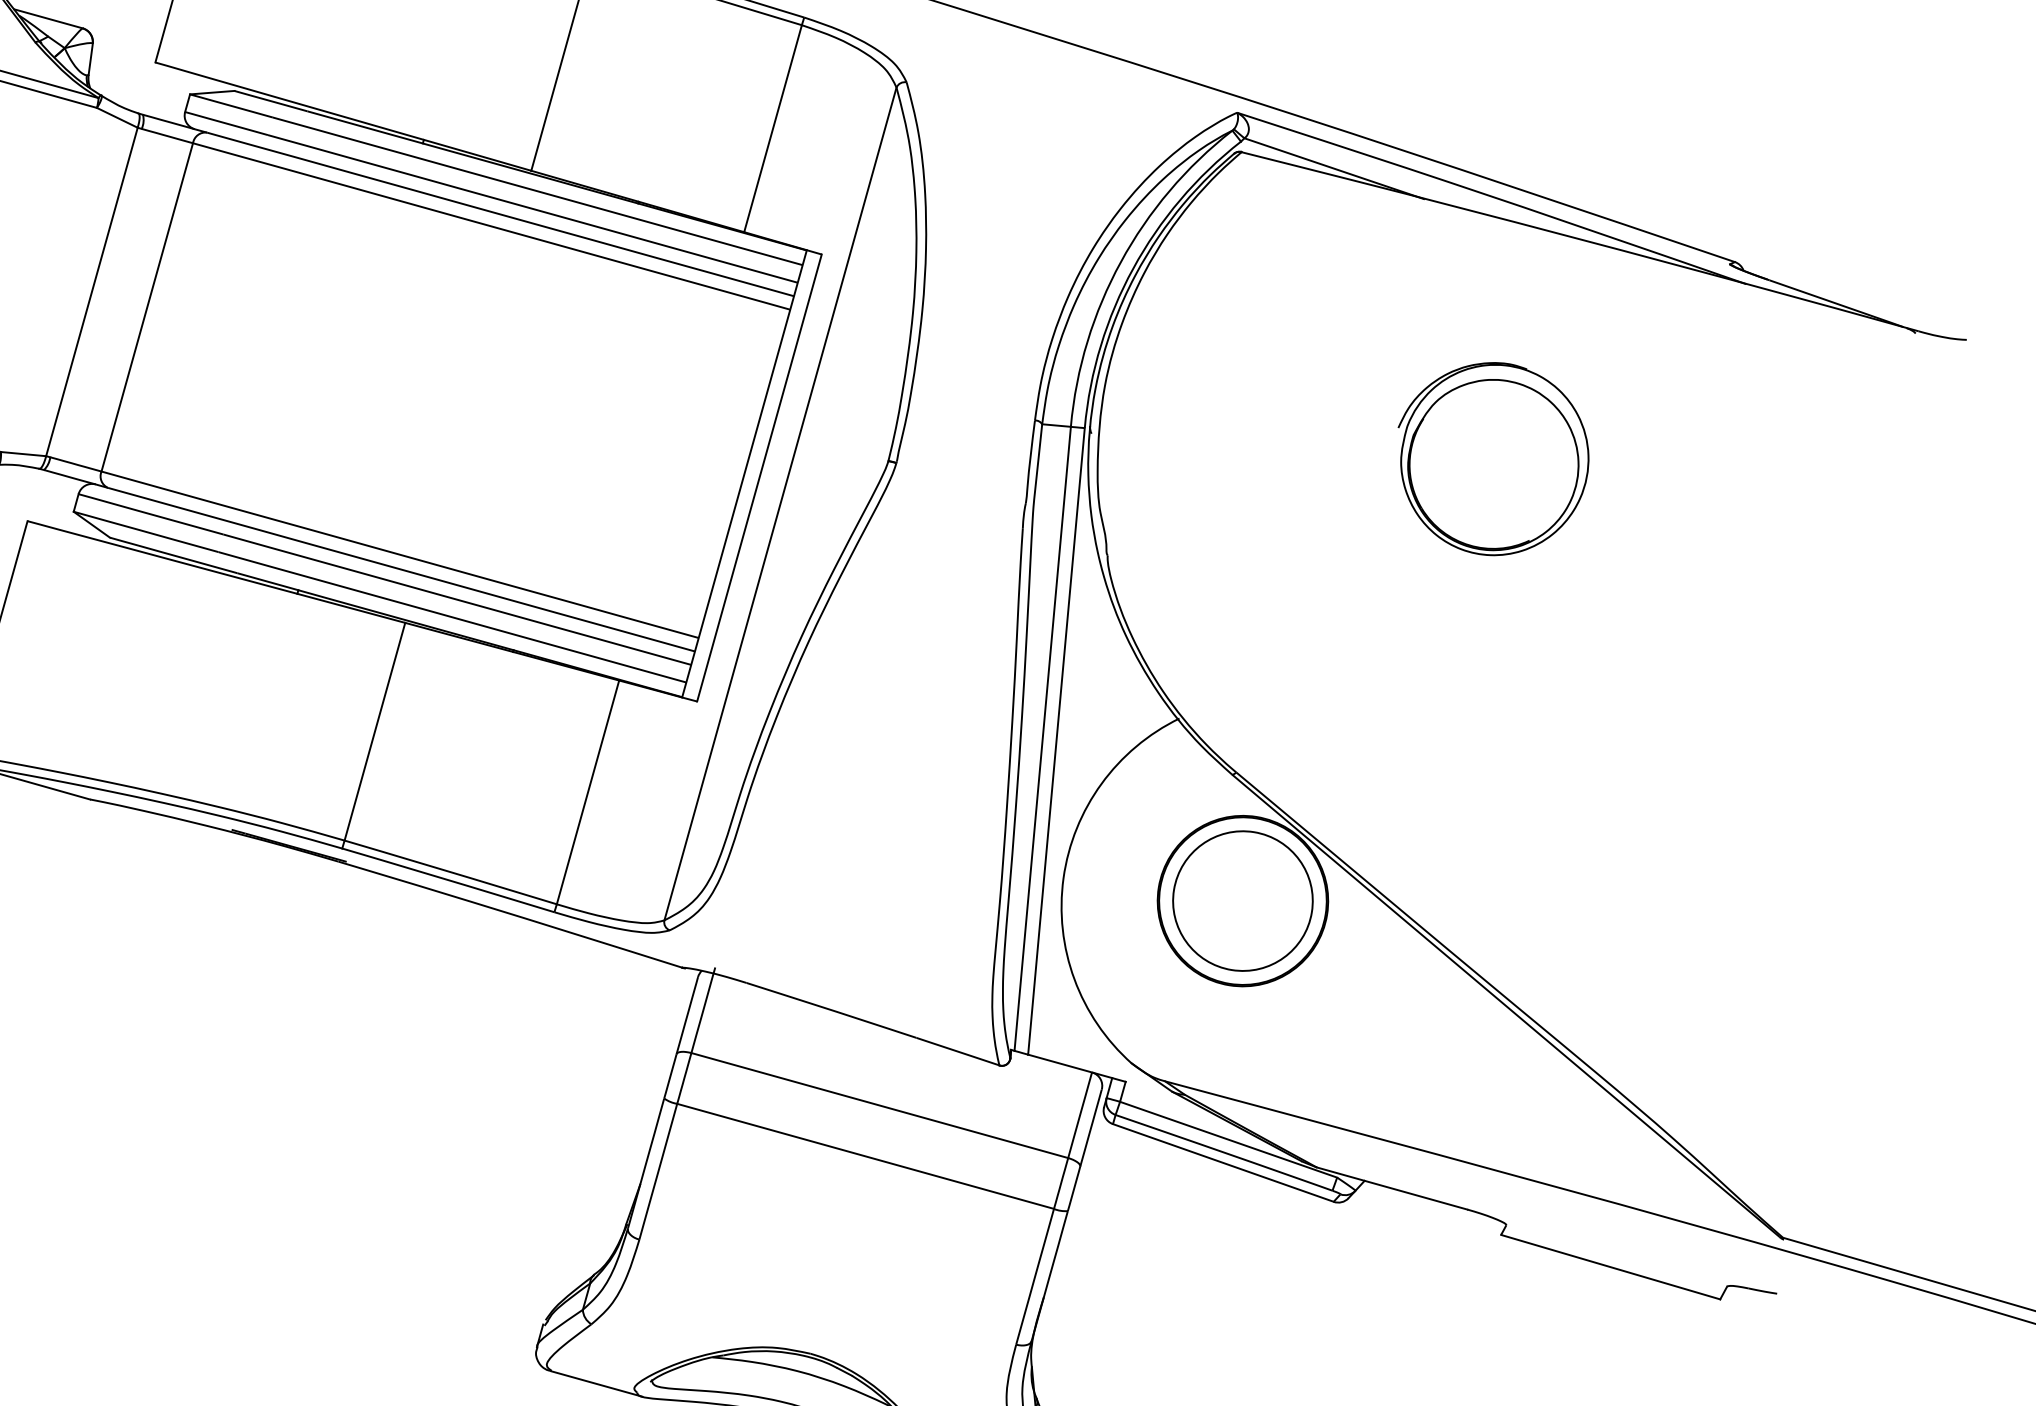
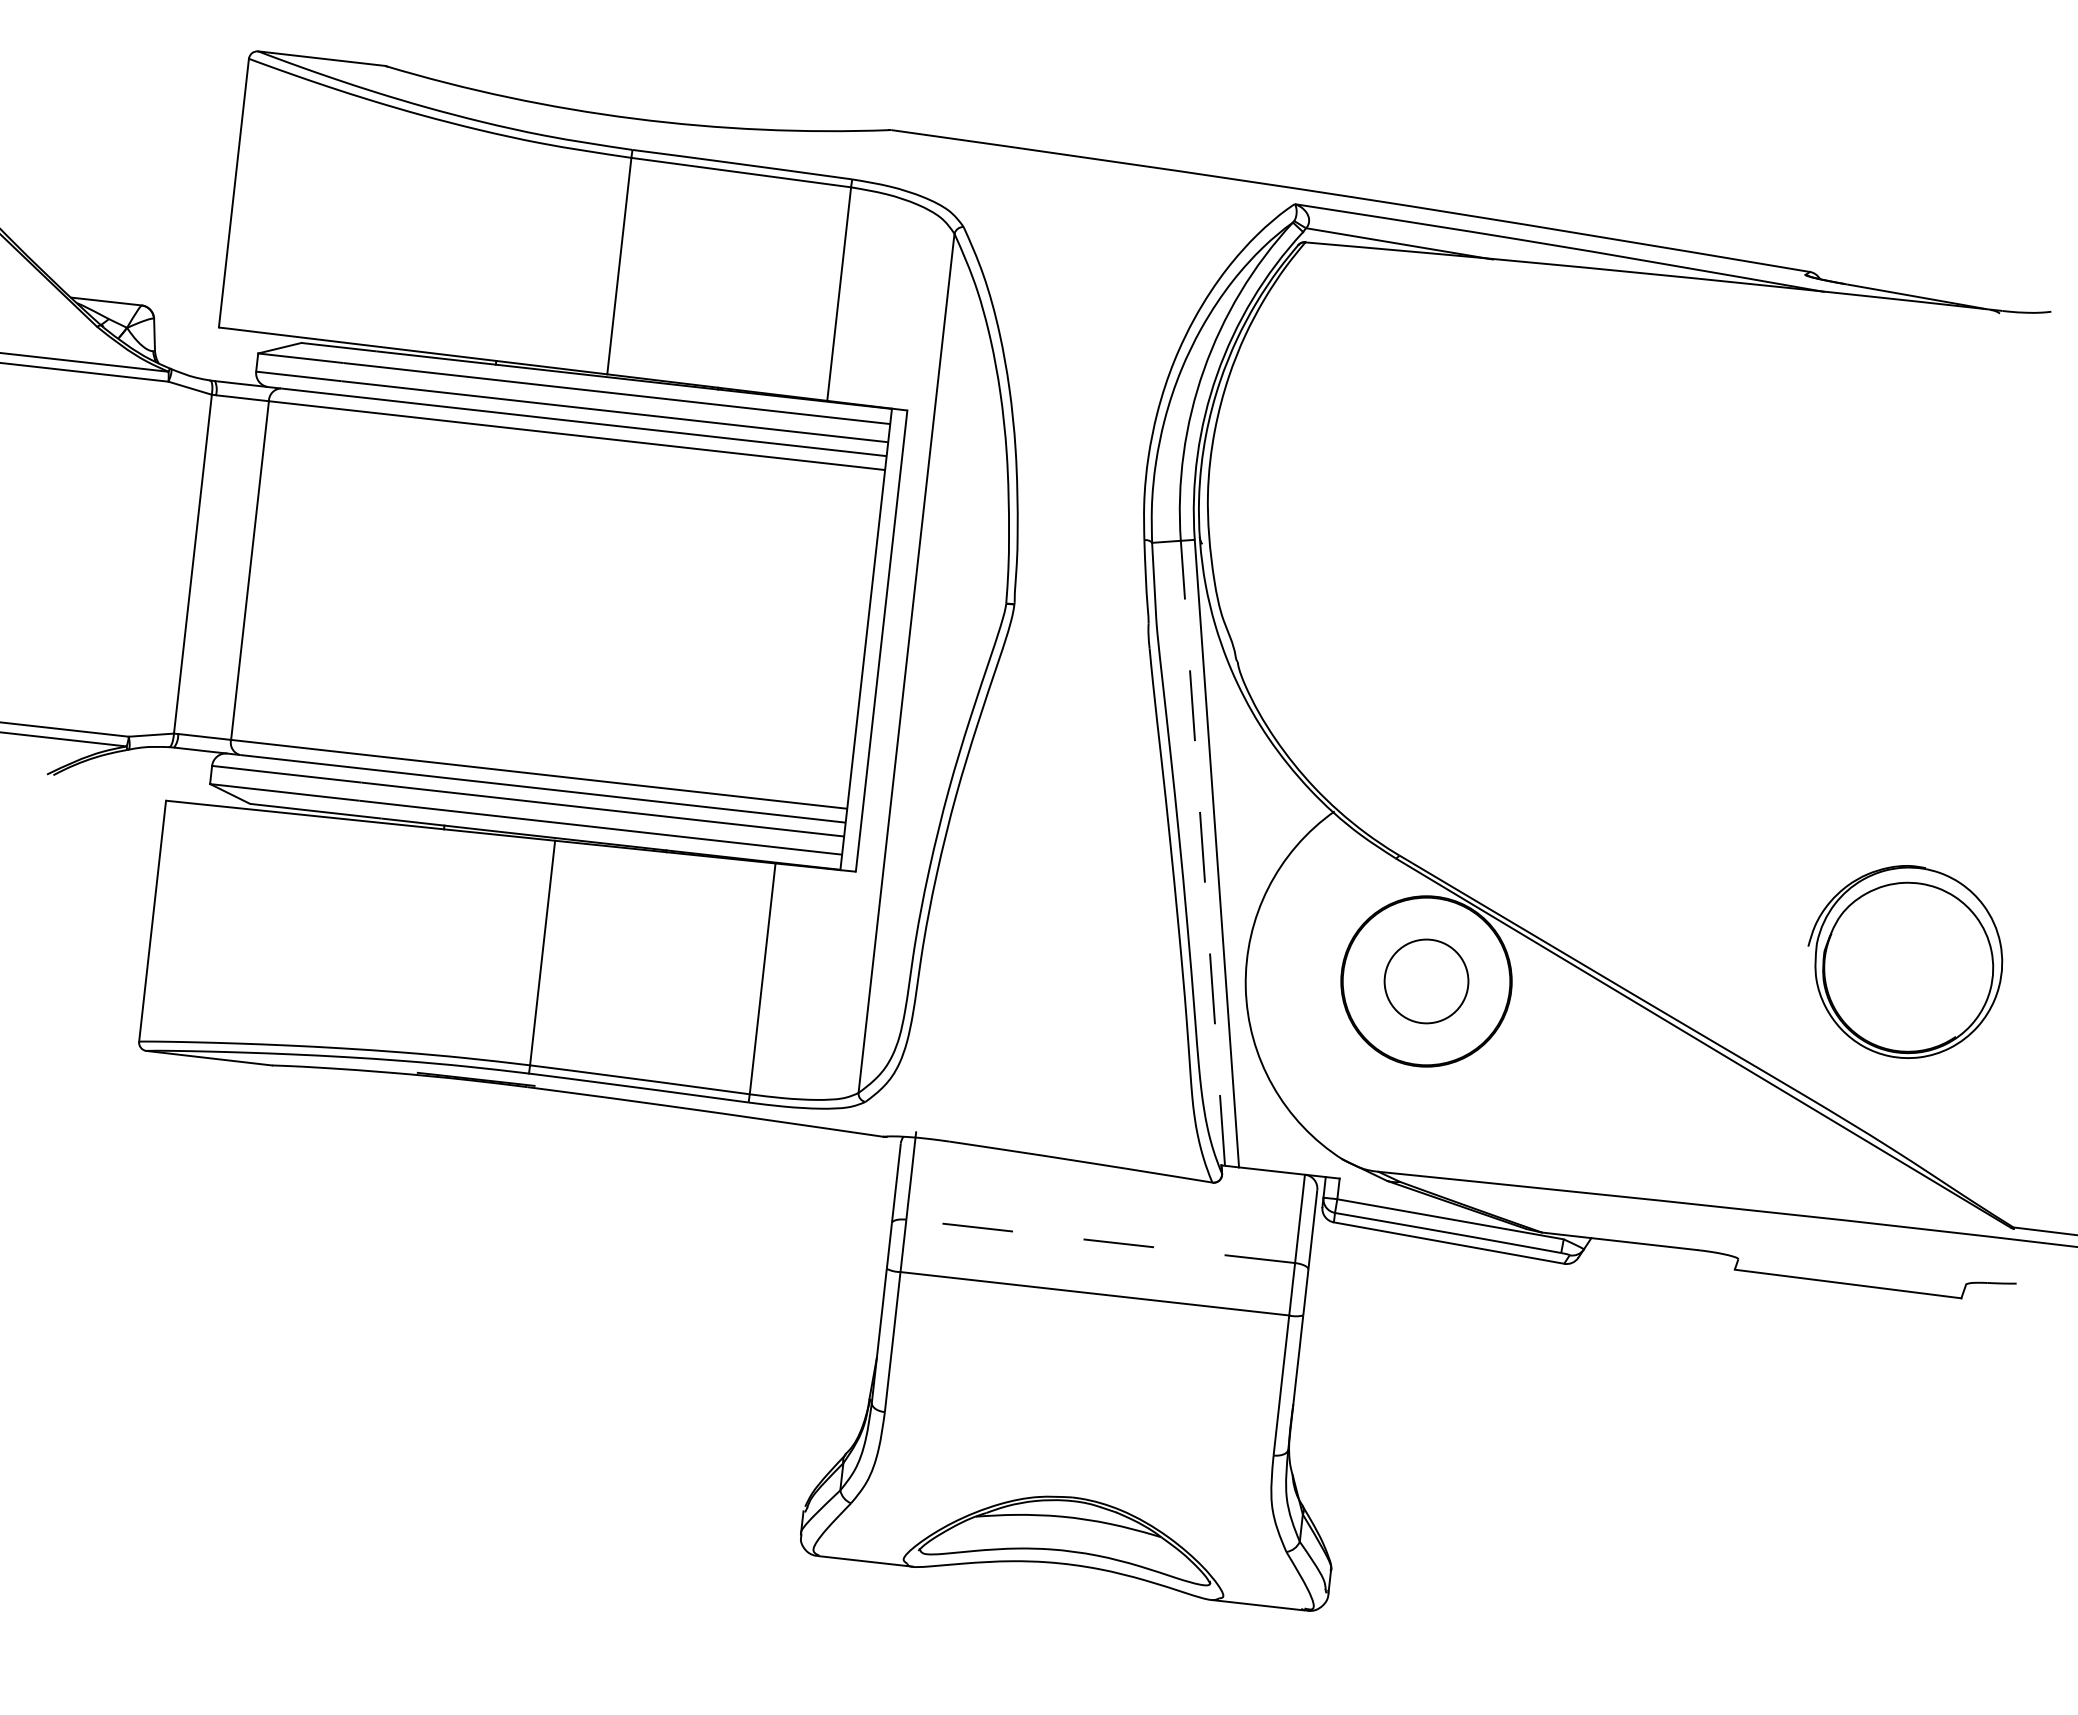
part: (1491, 458) -> (1905, 961), moved
line: (1042, 737) -> (1202, 852), solid -> dashed
circle: (1242, 901) -> (1426, 981), size x0.6
line: (879, 1105) -> (1100, 1241), solid -> dashed

